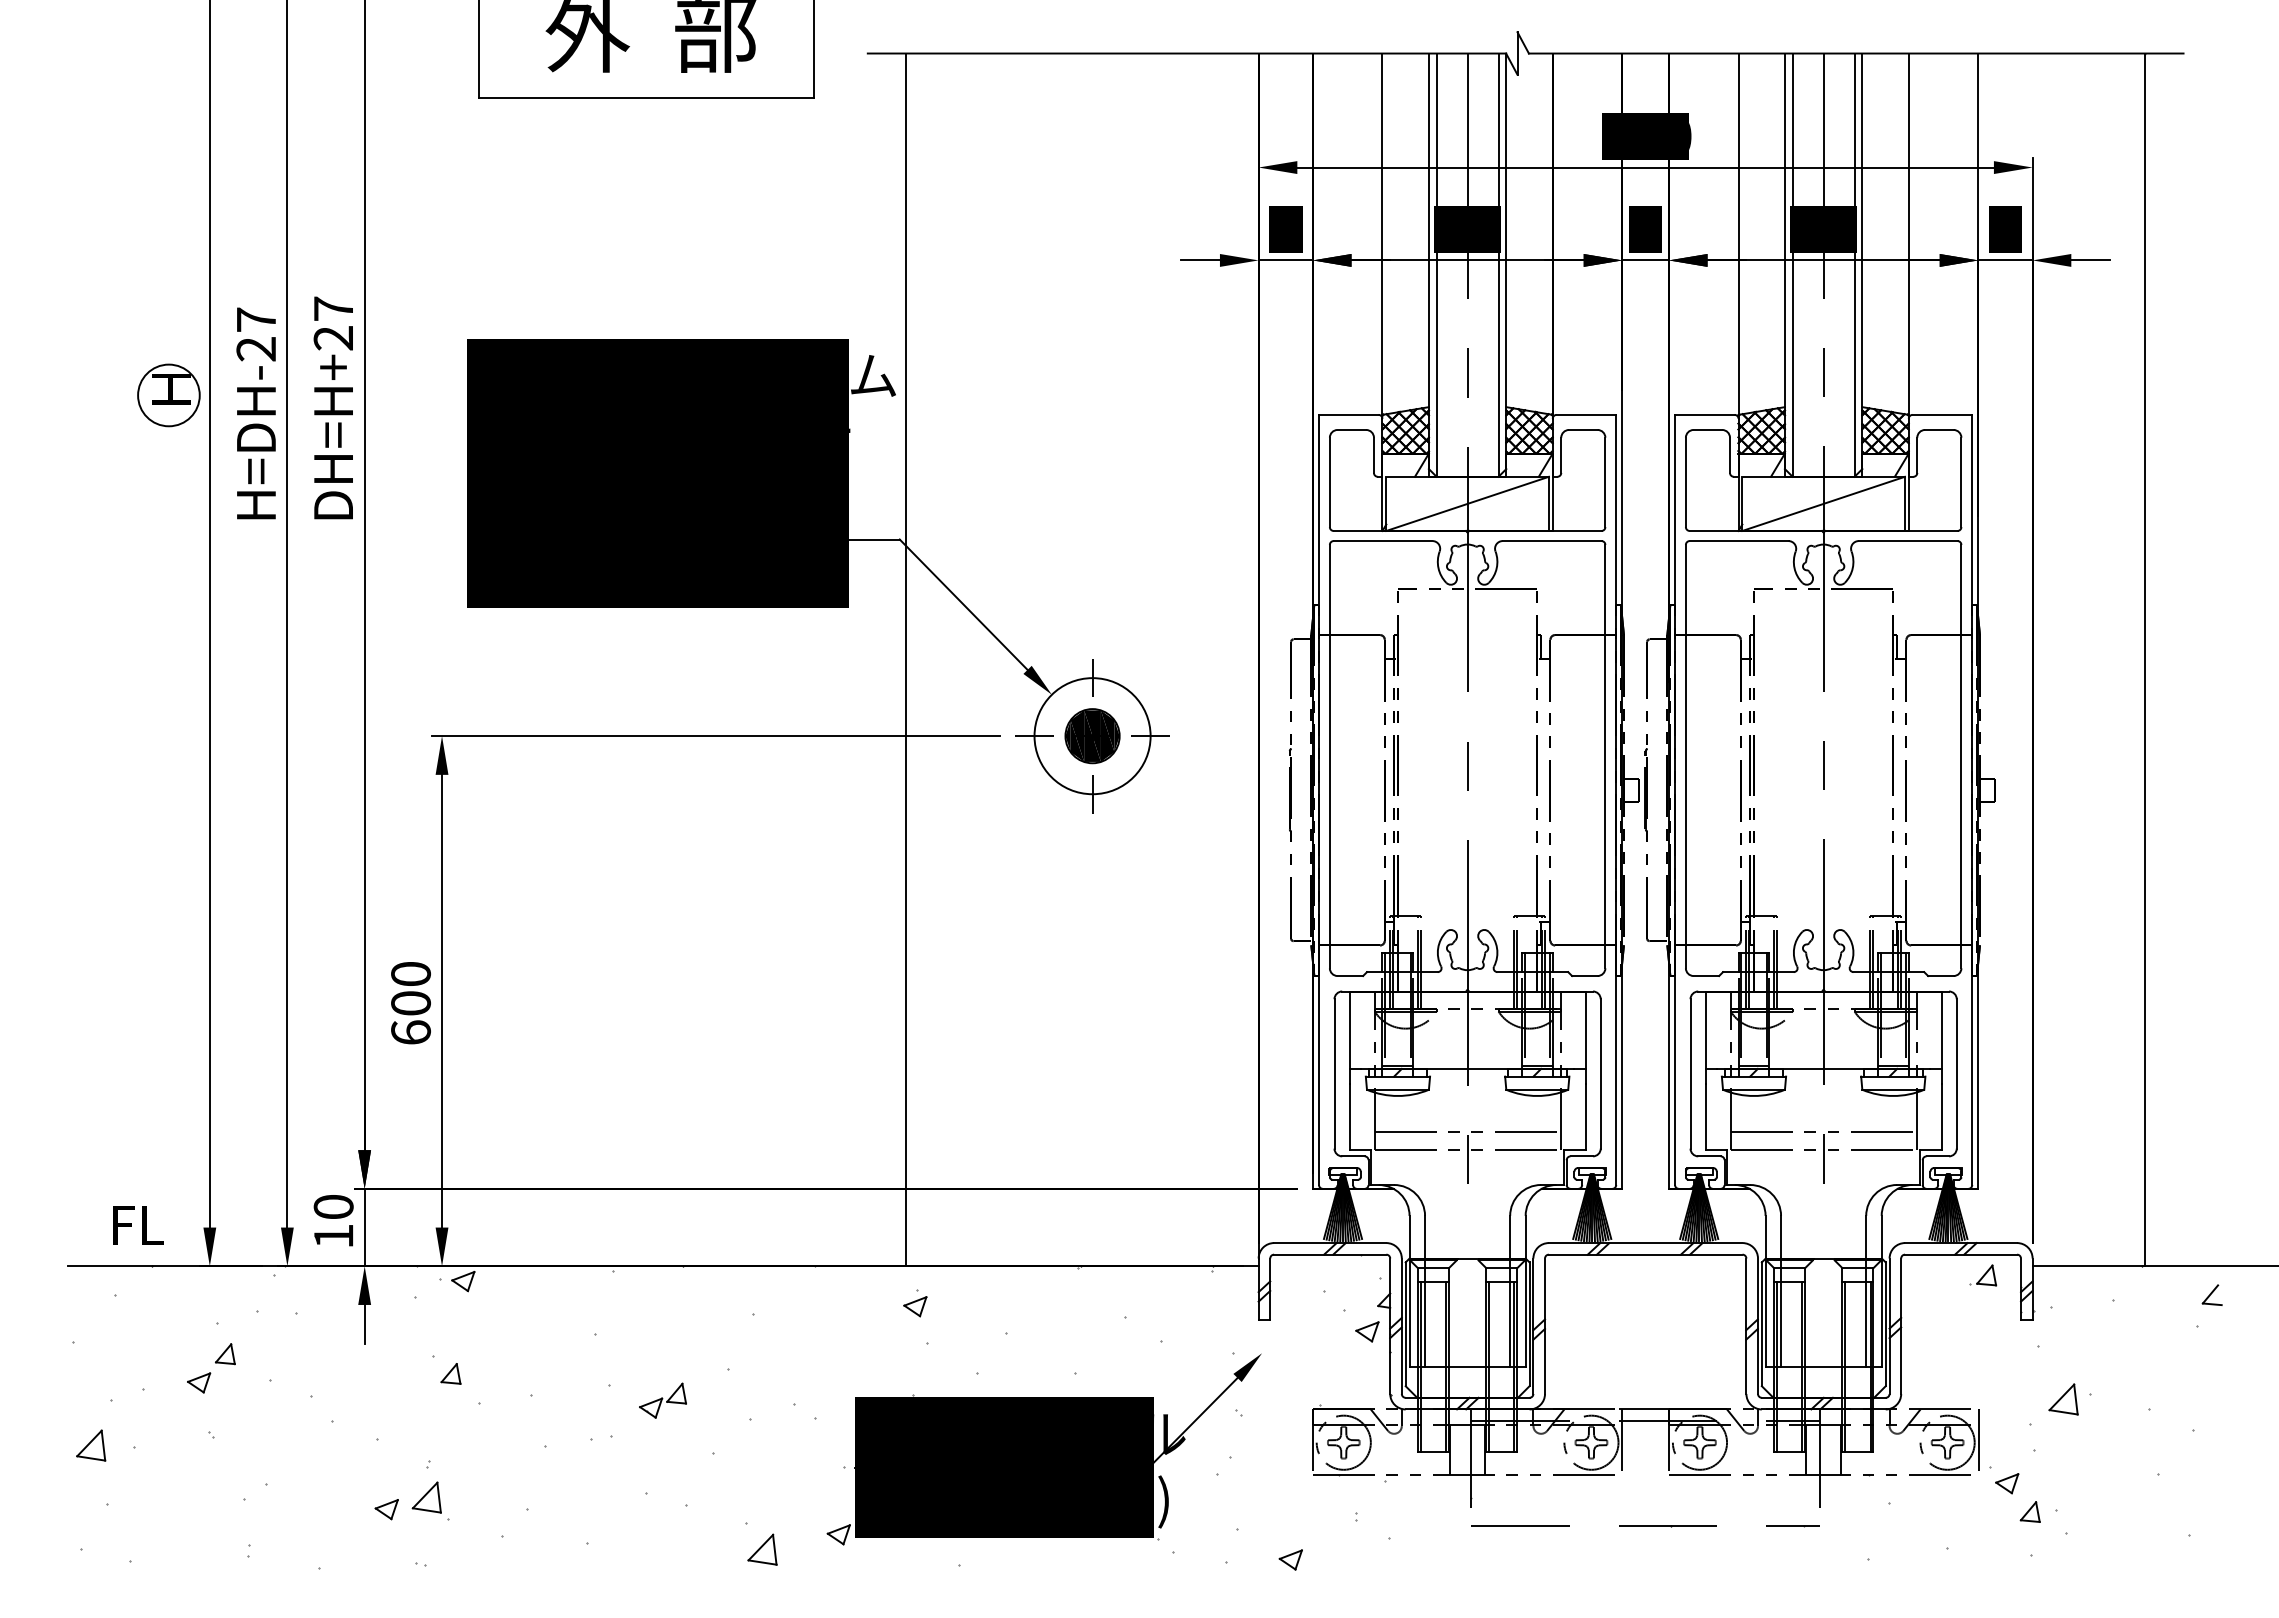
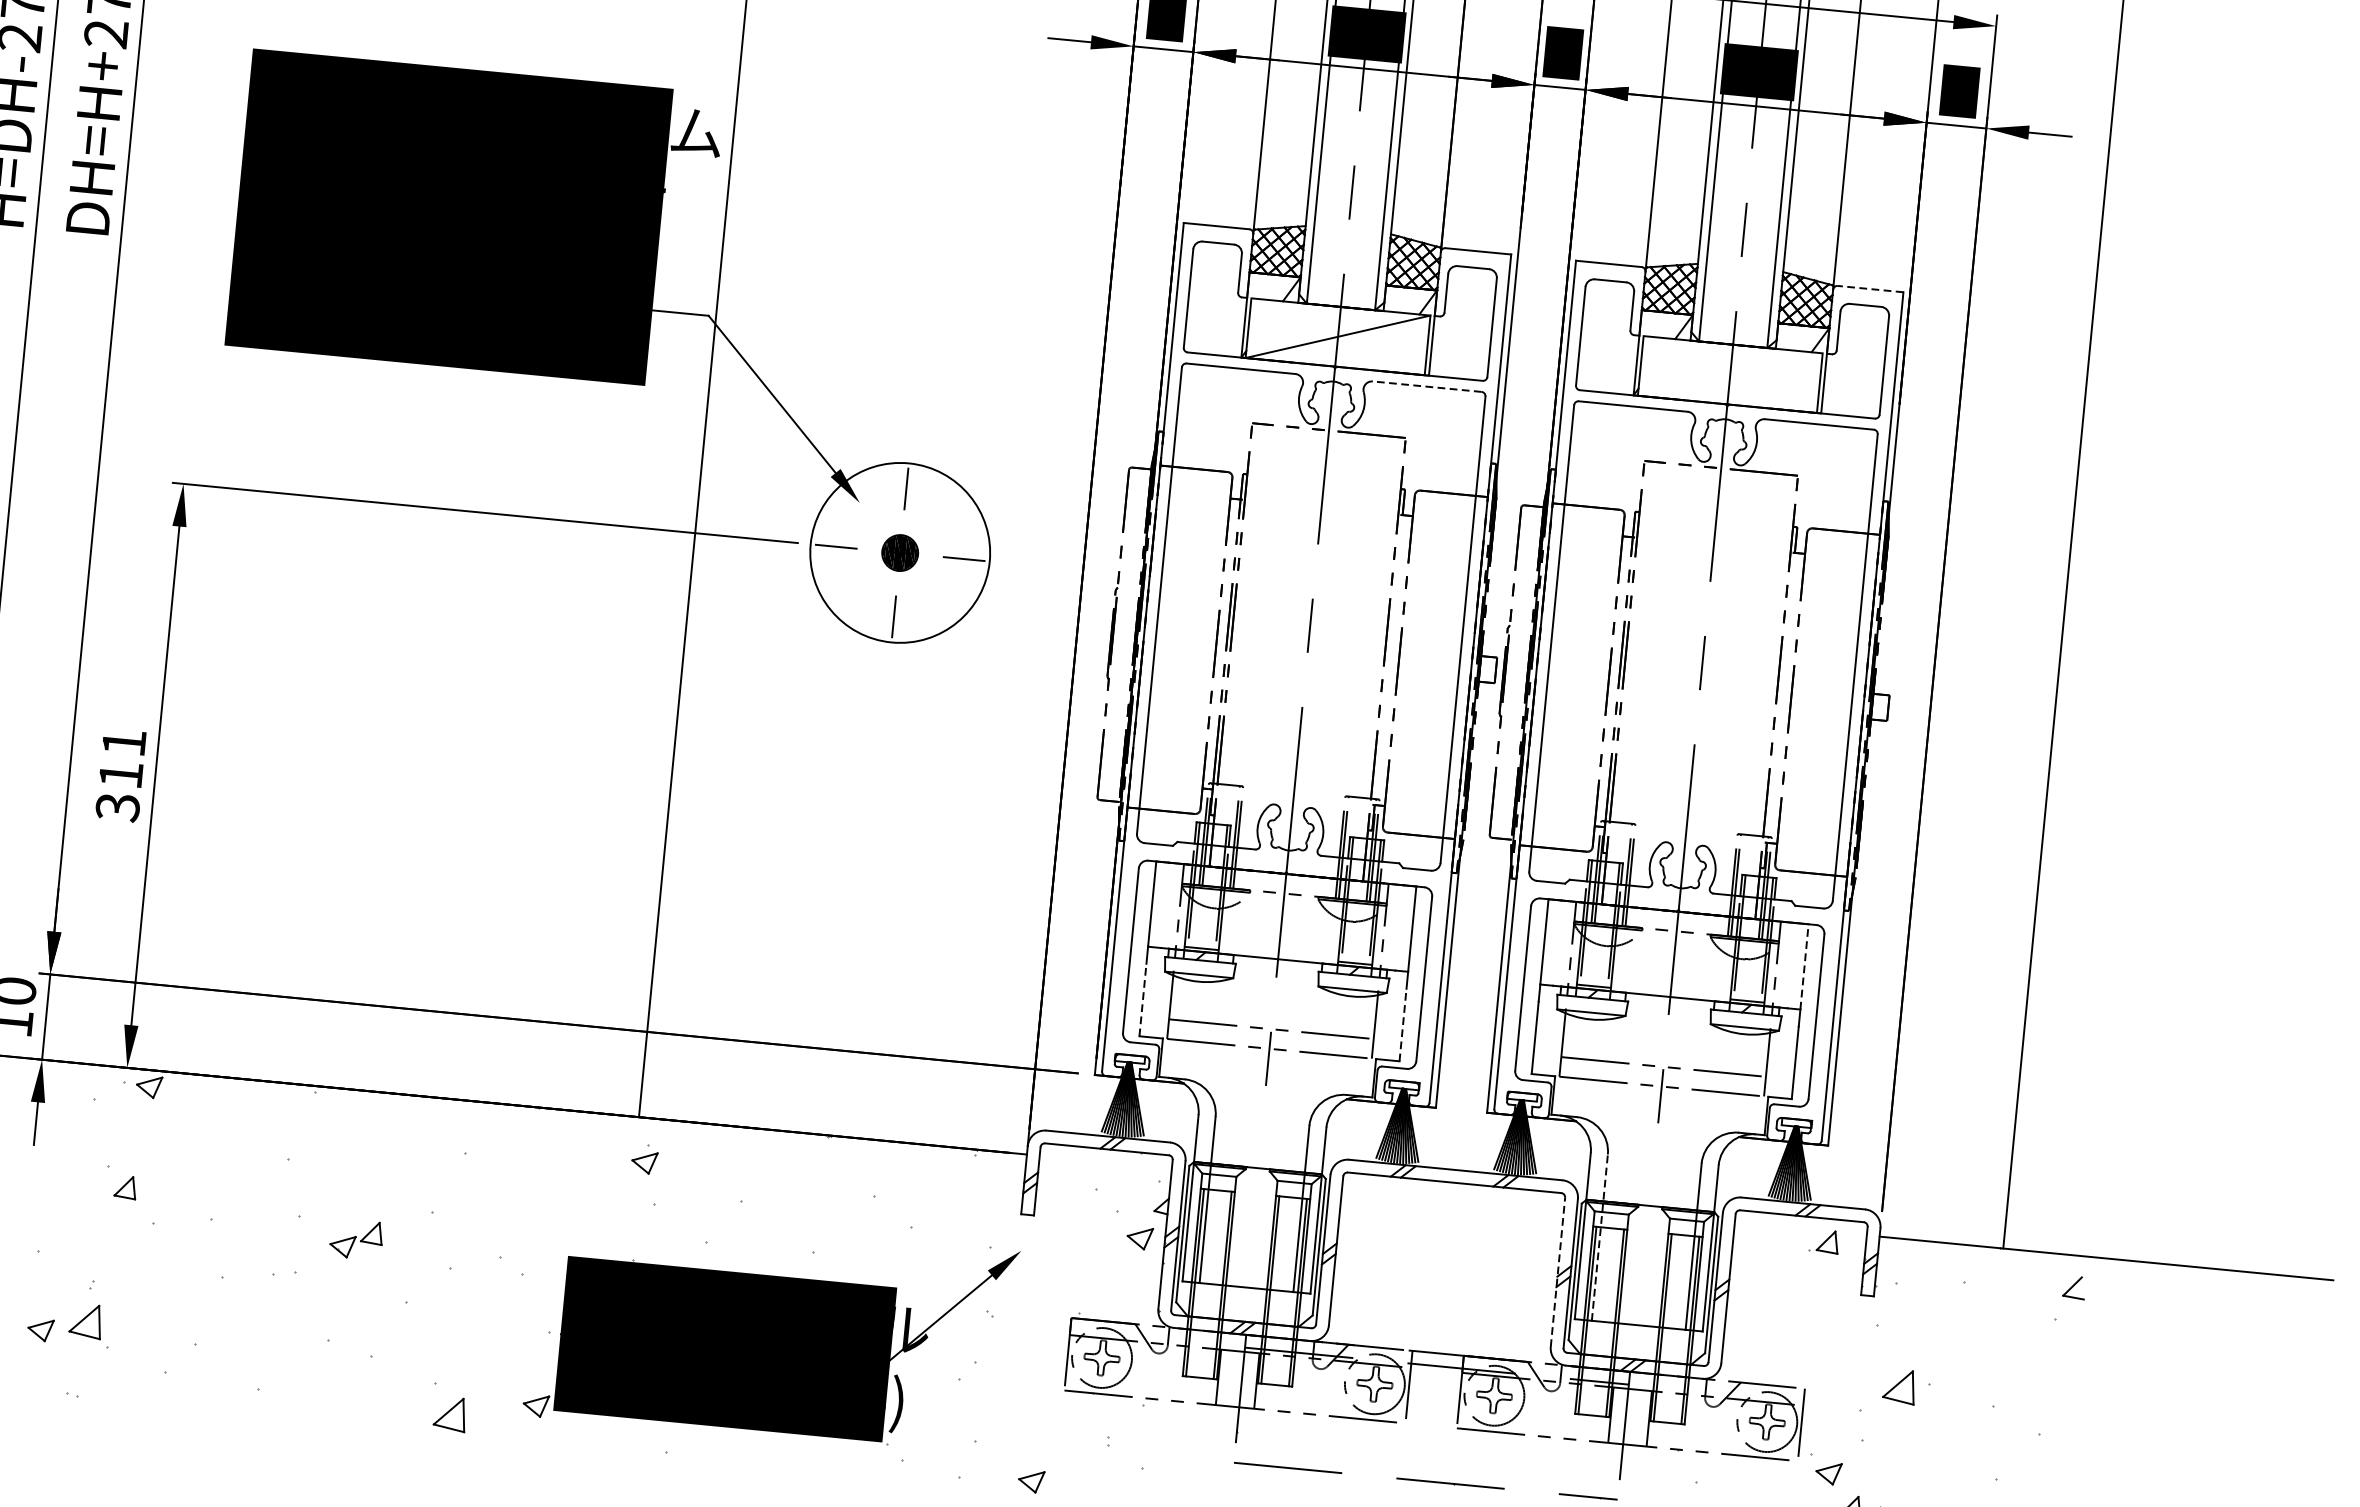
line: (1942, 414) -> (1870, 288), solid -> dashed
line: (1823, 503) -> (1730, 374), removed
line: (1551, 541) -> (1426, 387), solid -> dashed
circle: (1092, 736) -> (900, 553), size x1.4
part: (1092, 736) -> (900, 553), size x0.6
text: (411, 1003) -> (121, 775), 600 -> 311
line: (1941, 1030) -> (1804, 967), solid -> dashed
line: (1349, 1117) -> (1142, 1000), solid -> dashed
line: (1585, 1117) -> (1402, 1025), solid -> dashed
line: (1781, 1290) -> (1600, 1236), solid -> dashed
line: (1746, 1326) -> (1558, 1272), solid -> dashed

